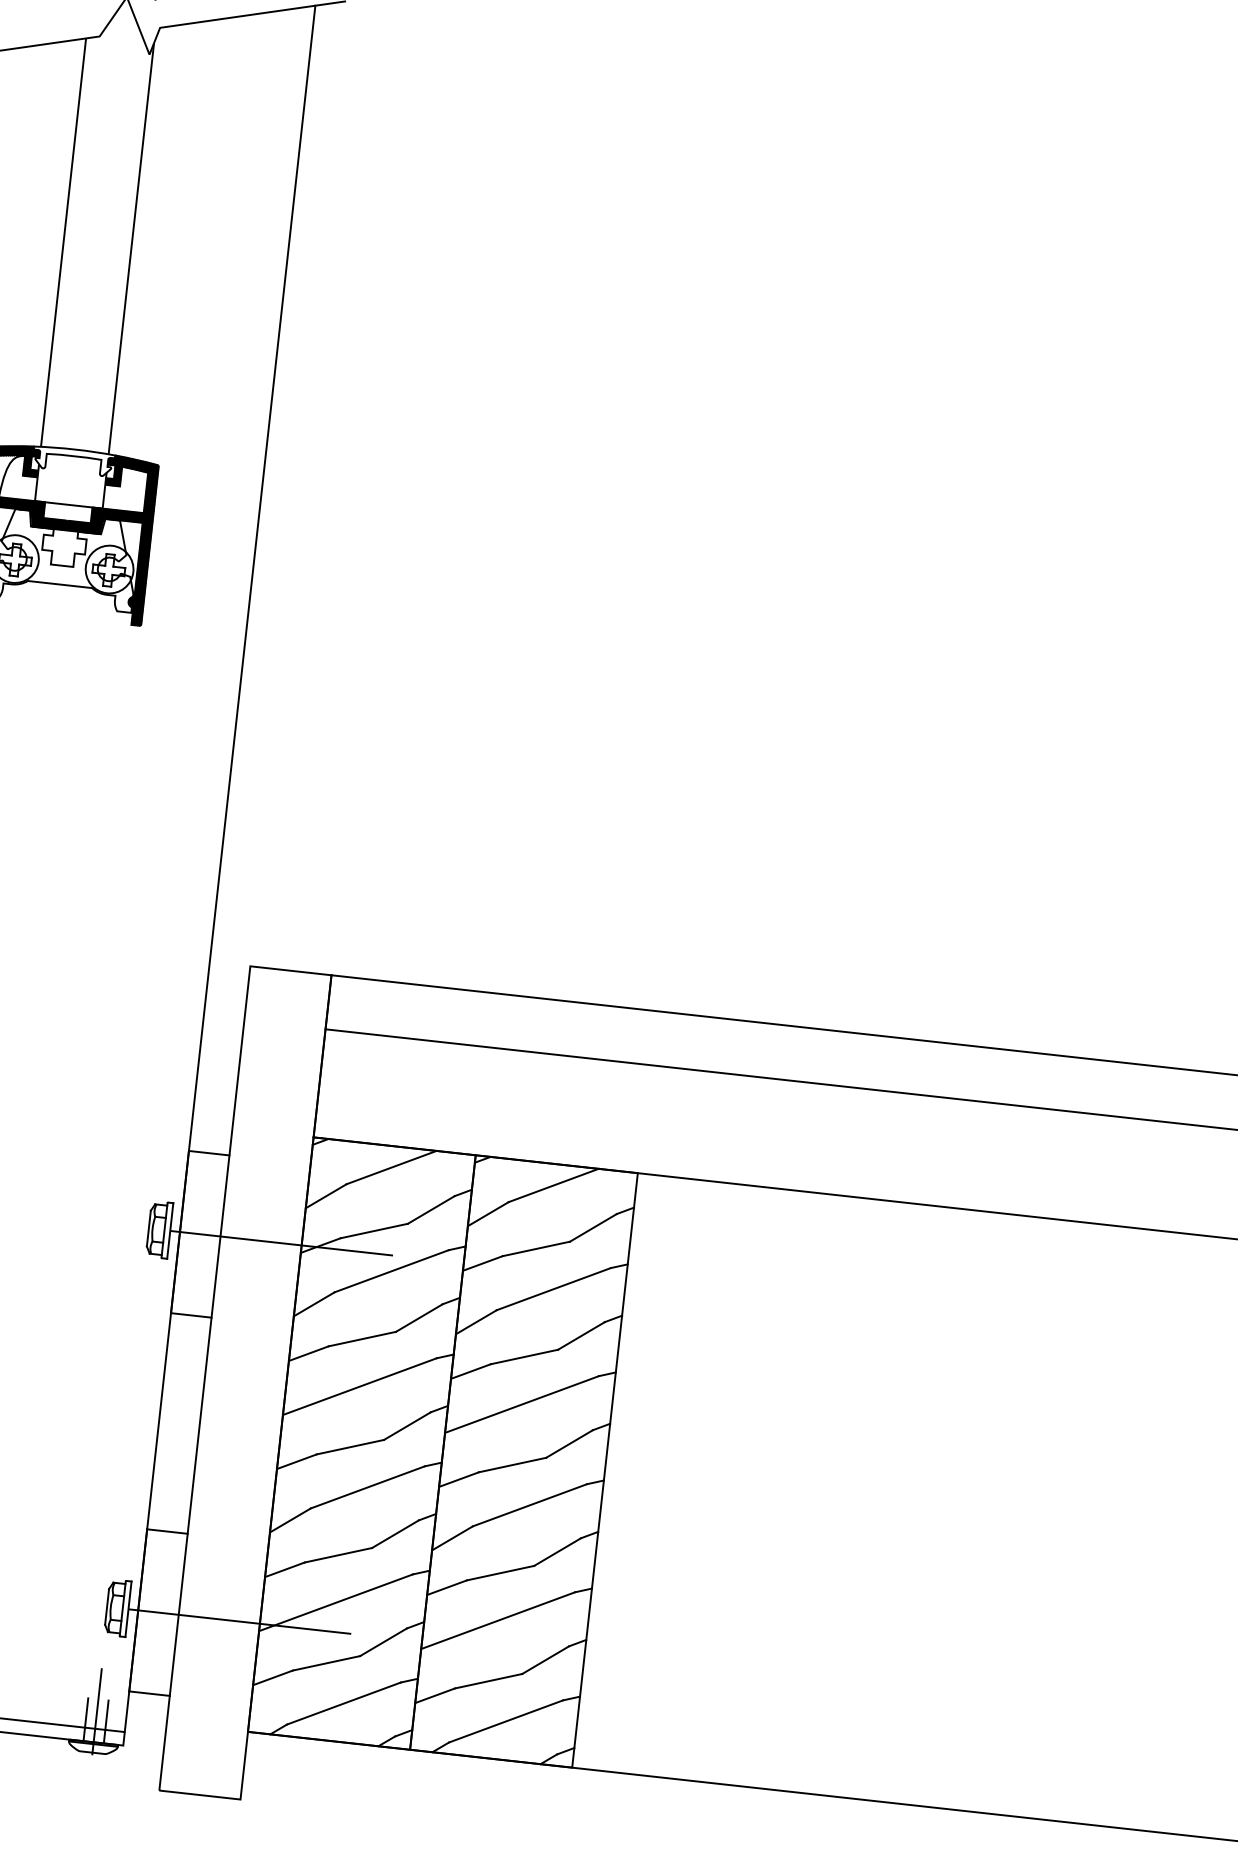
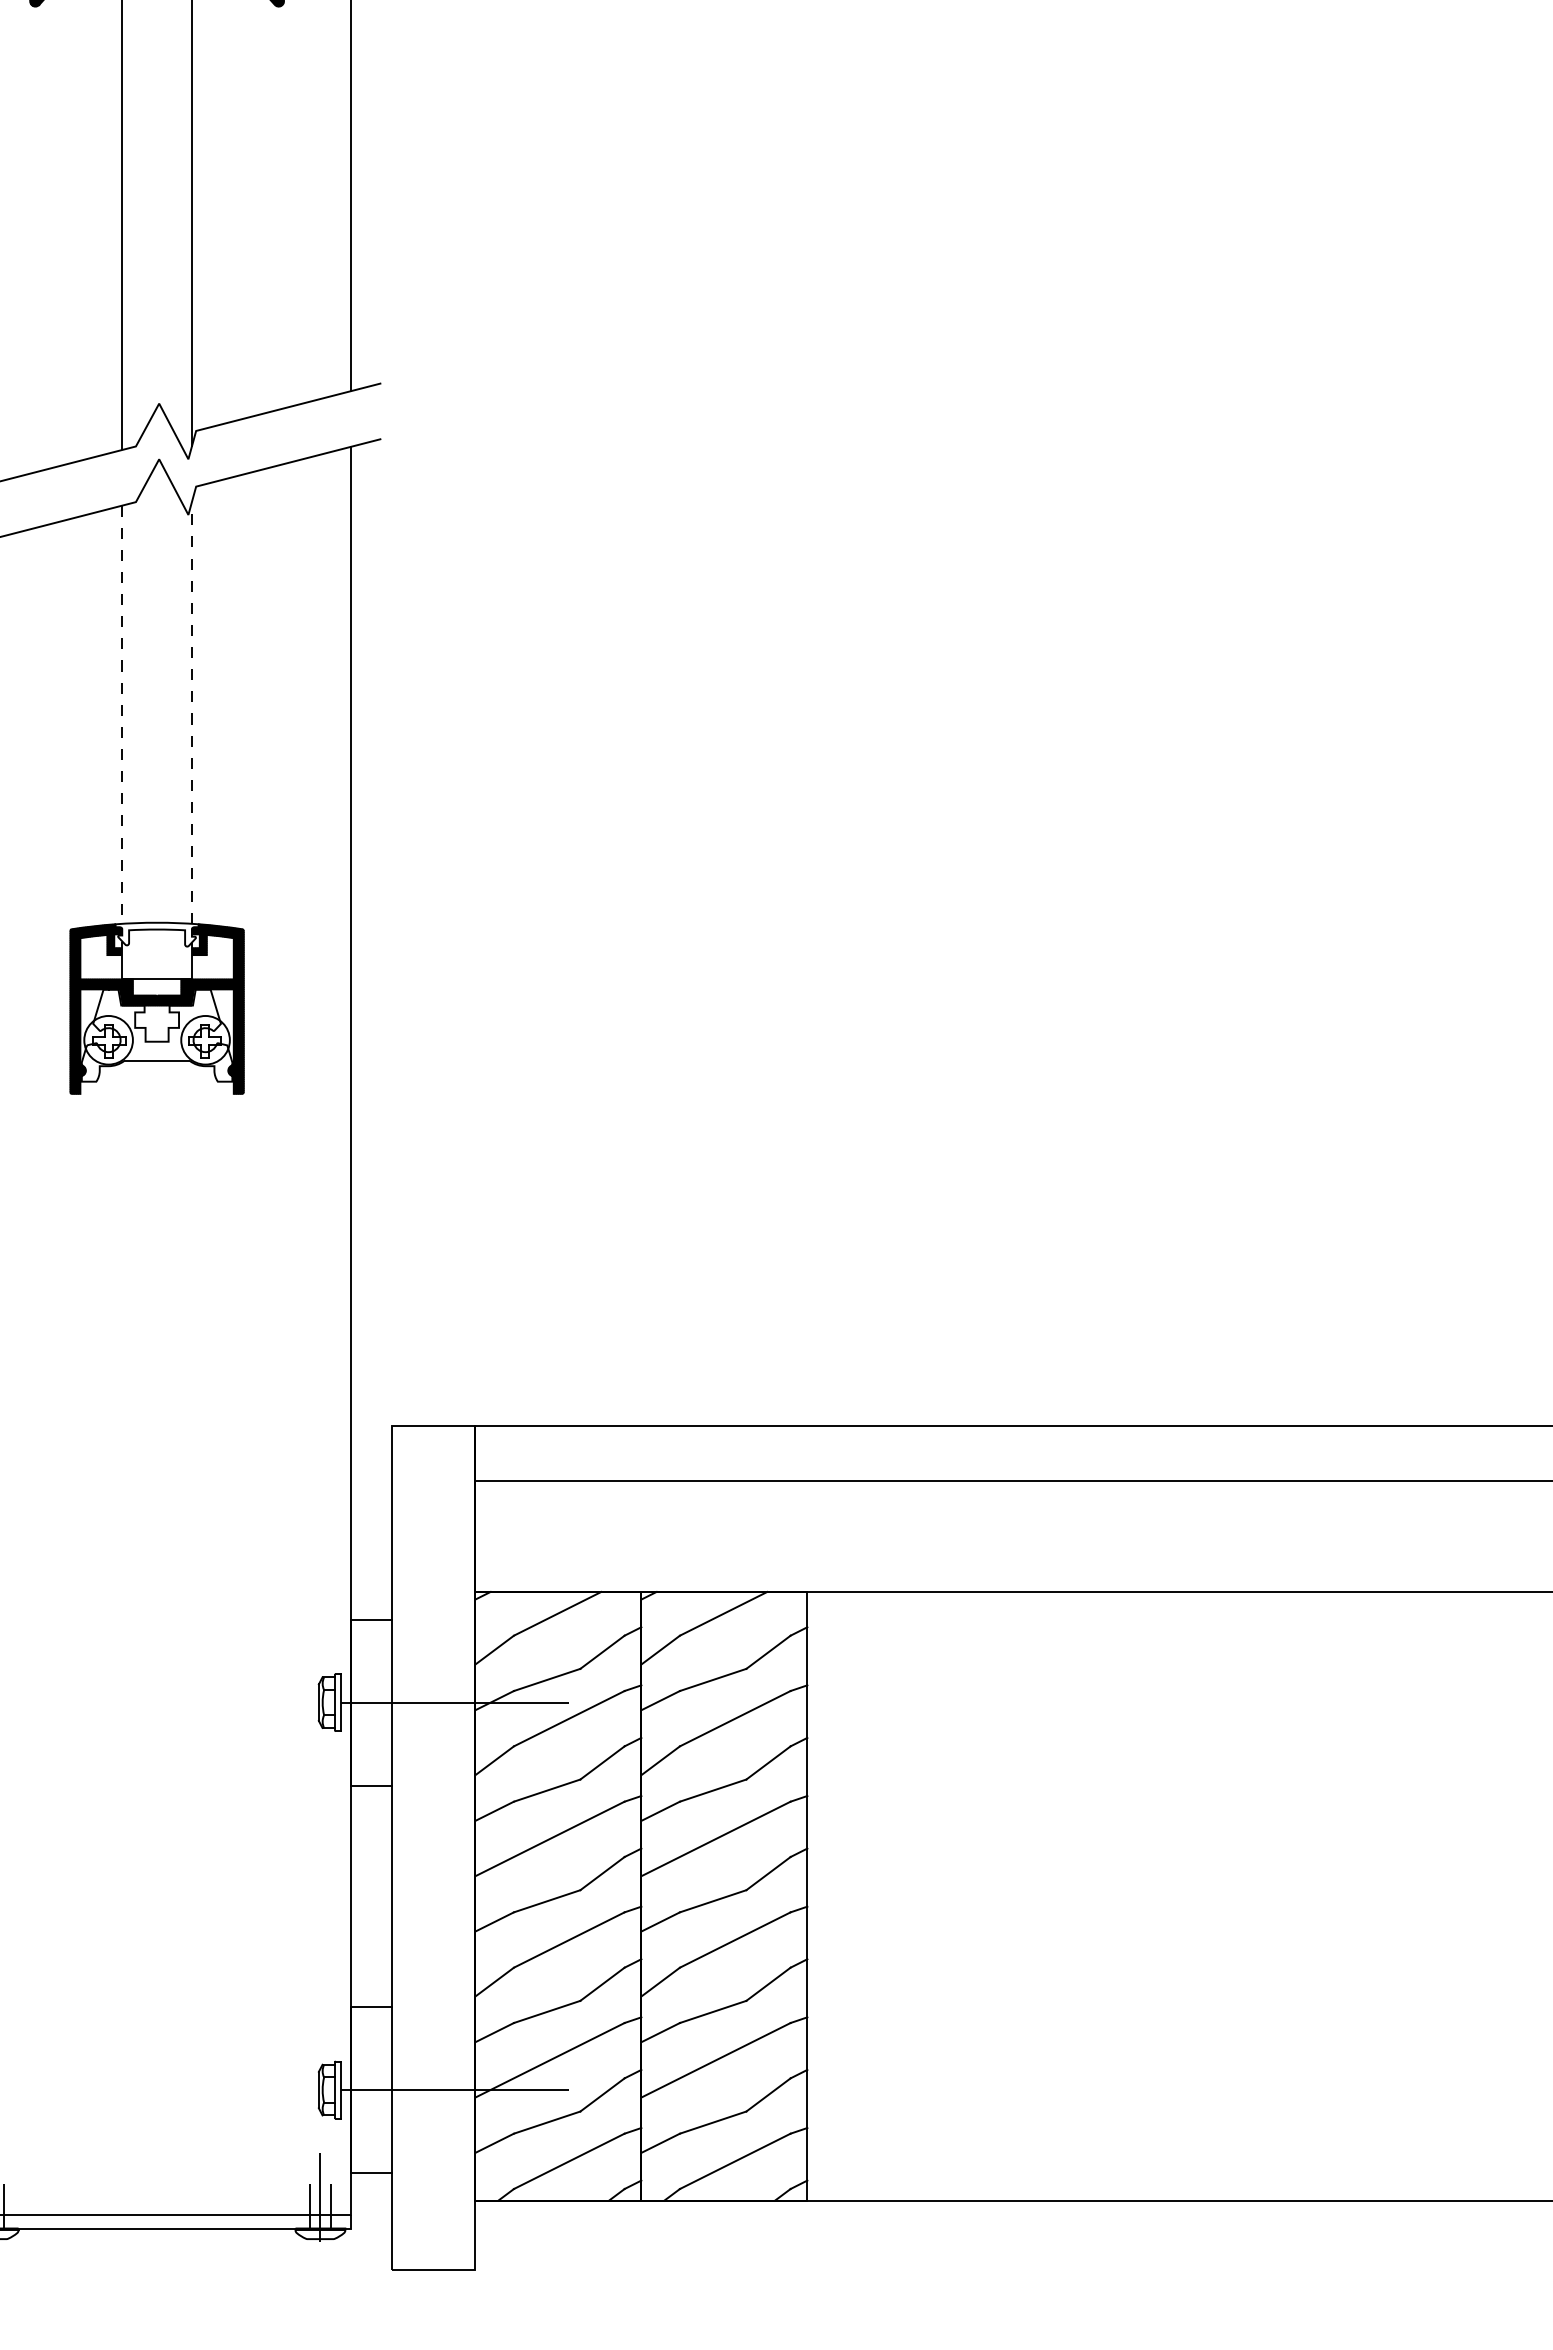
line: (63, 243) -> (122, 715), solid -> dashed
line: (131, 247) -> (191, 712), solid -> dashed

